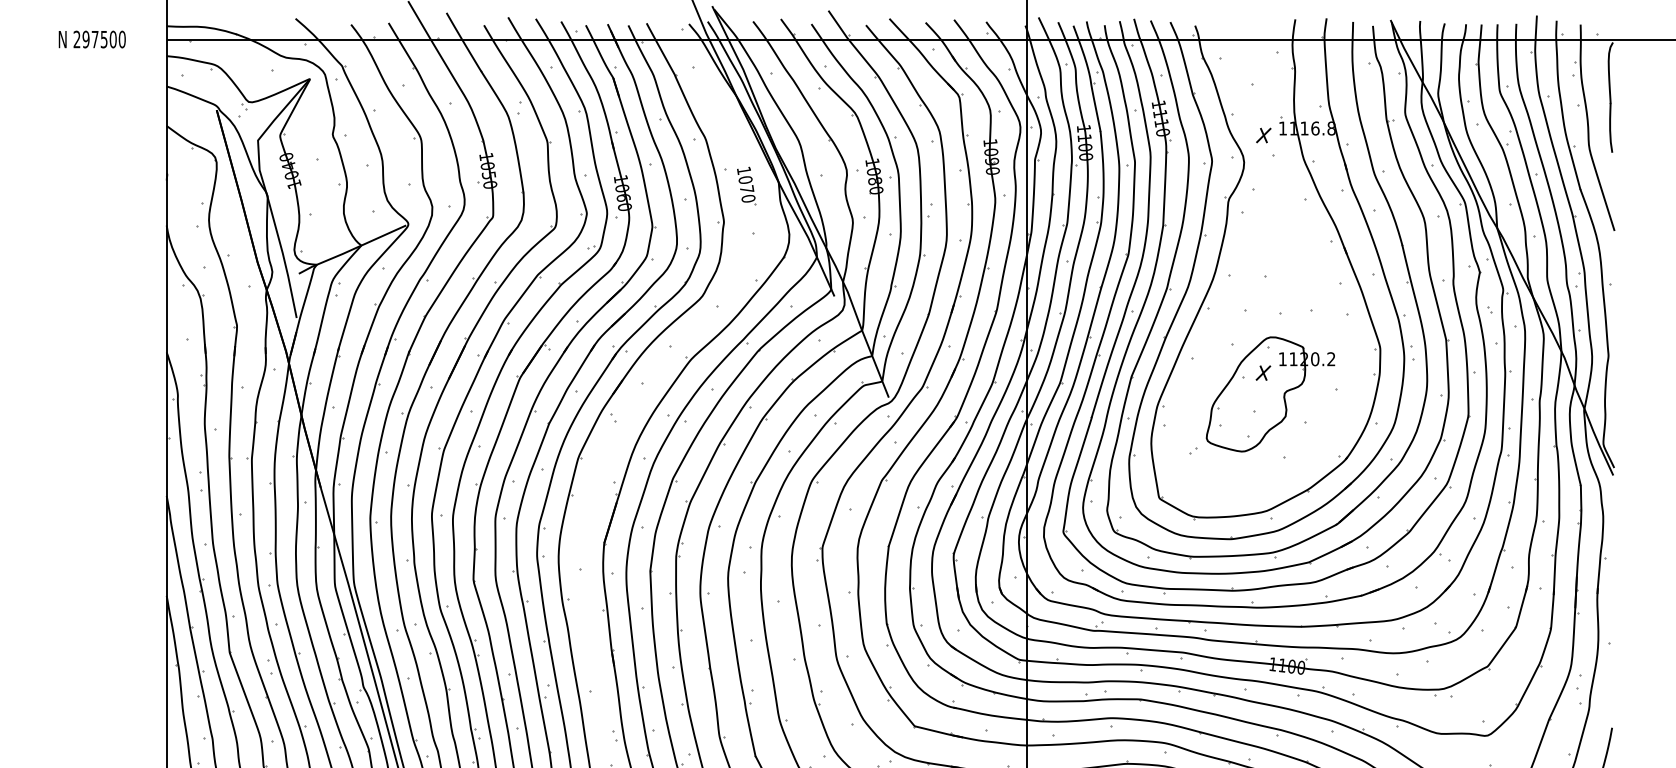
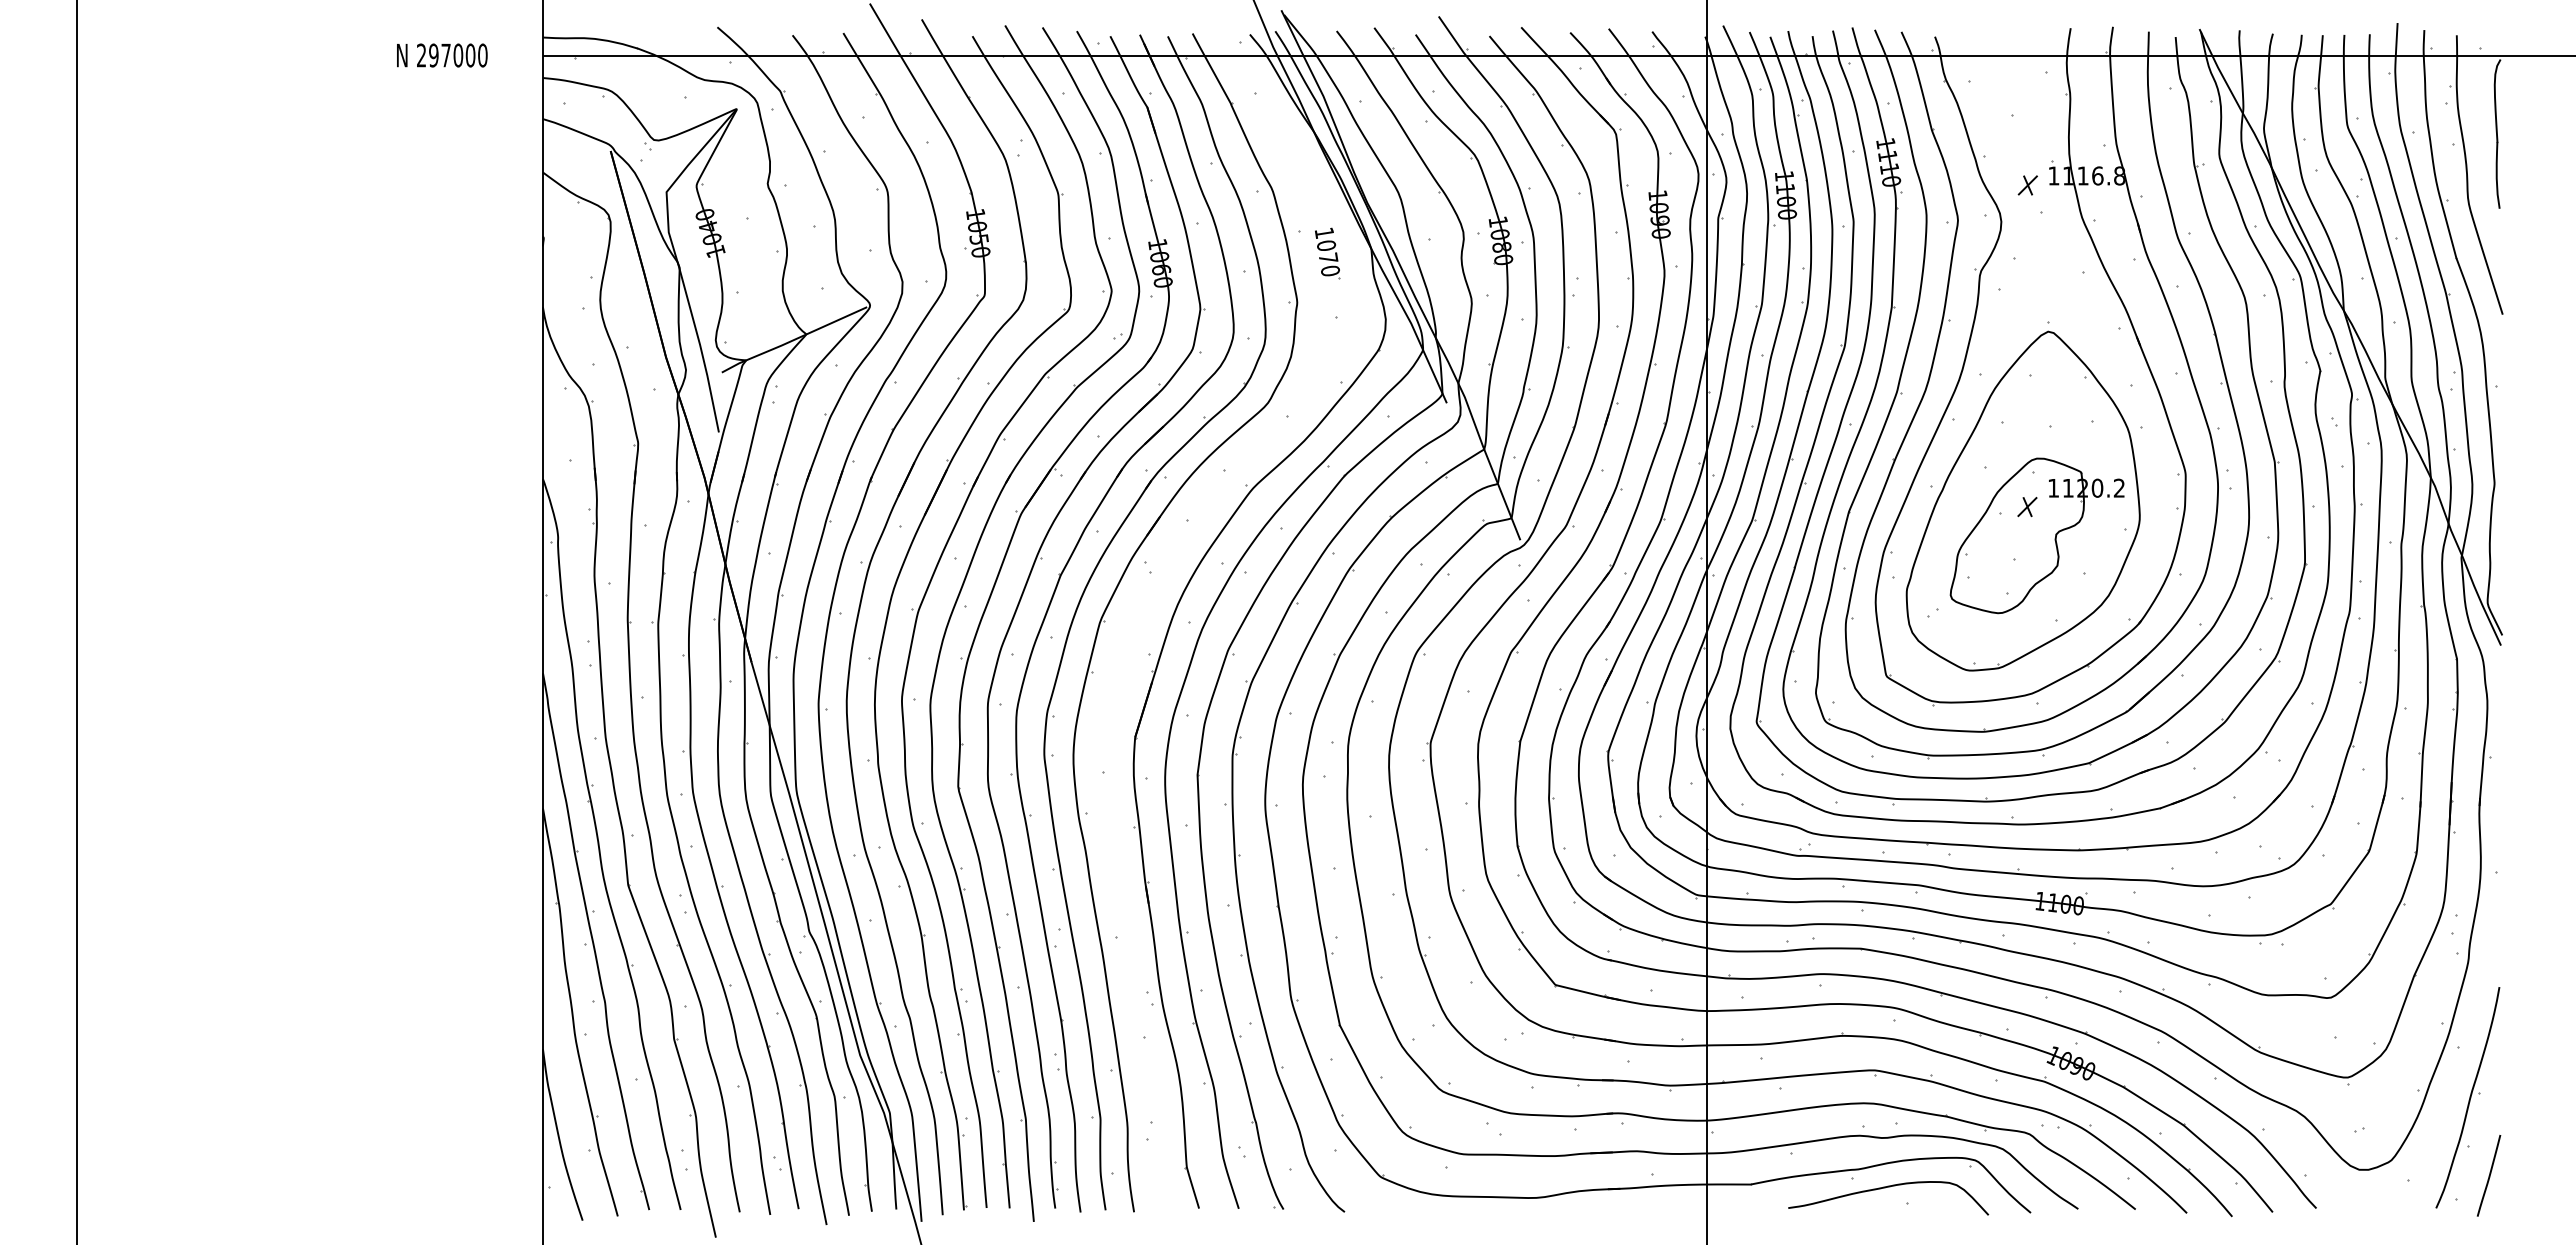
text: (104, 39) -> (458, 55), 297500 -> 297000
part: (1259, 365) -> (2022, 496), added

